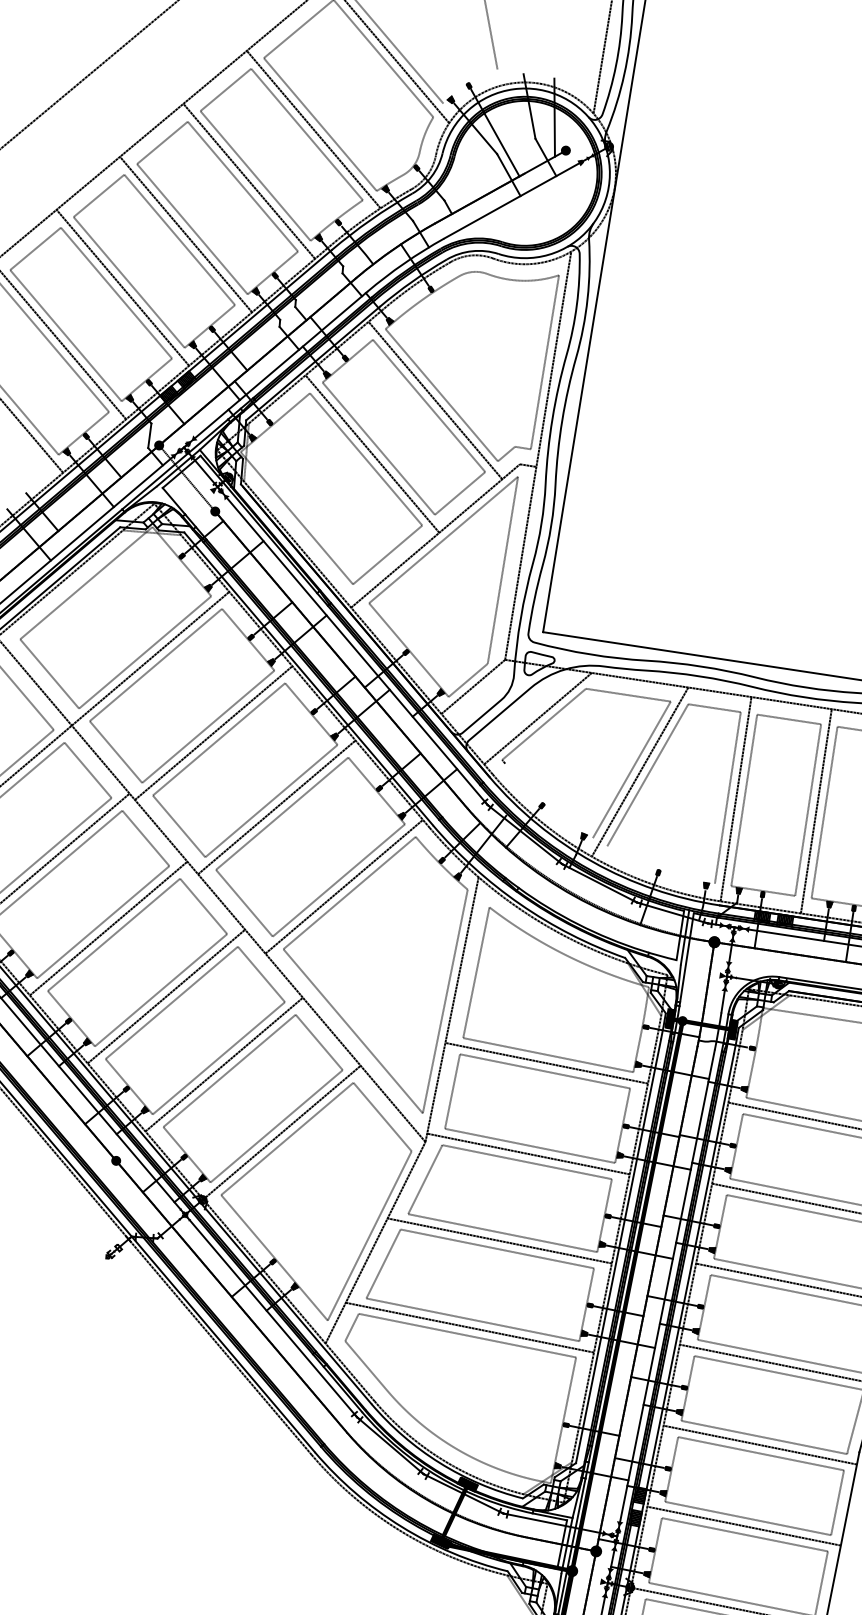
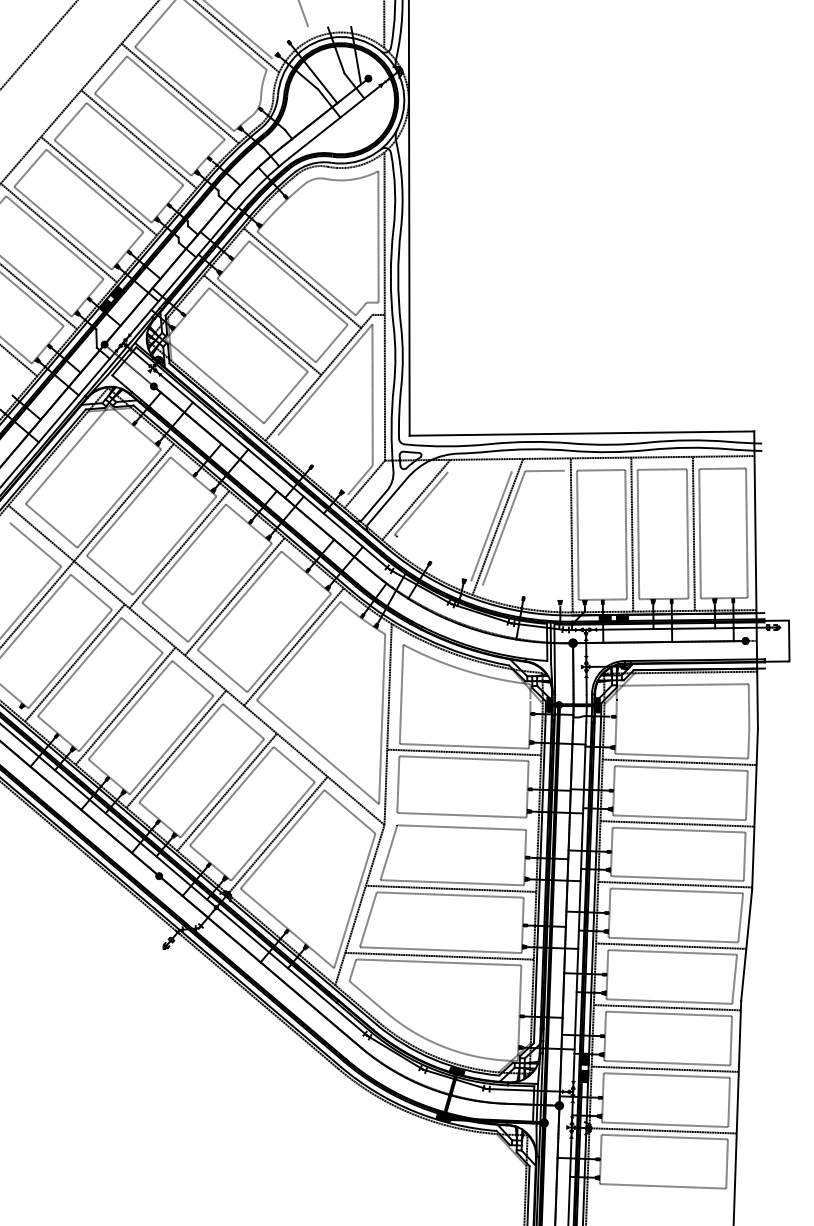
line: (408, 649) -> (312, 464), removed
line: (627, 694) -> (479, 471), removed
line: (727, 798) -> (565, 535), removed
line: (528, 1154) -> (461, 821), removed

